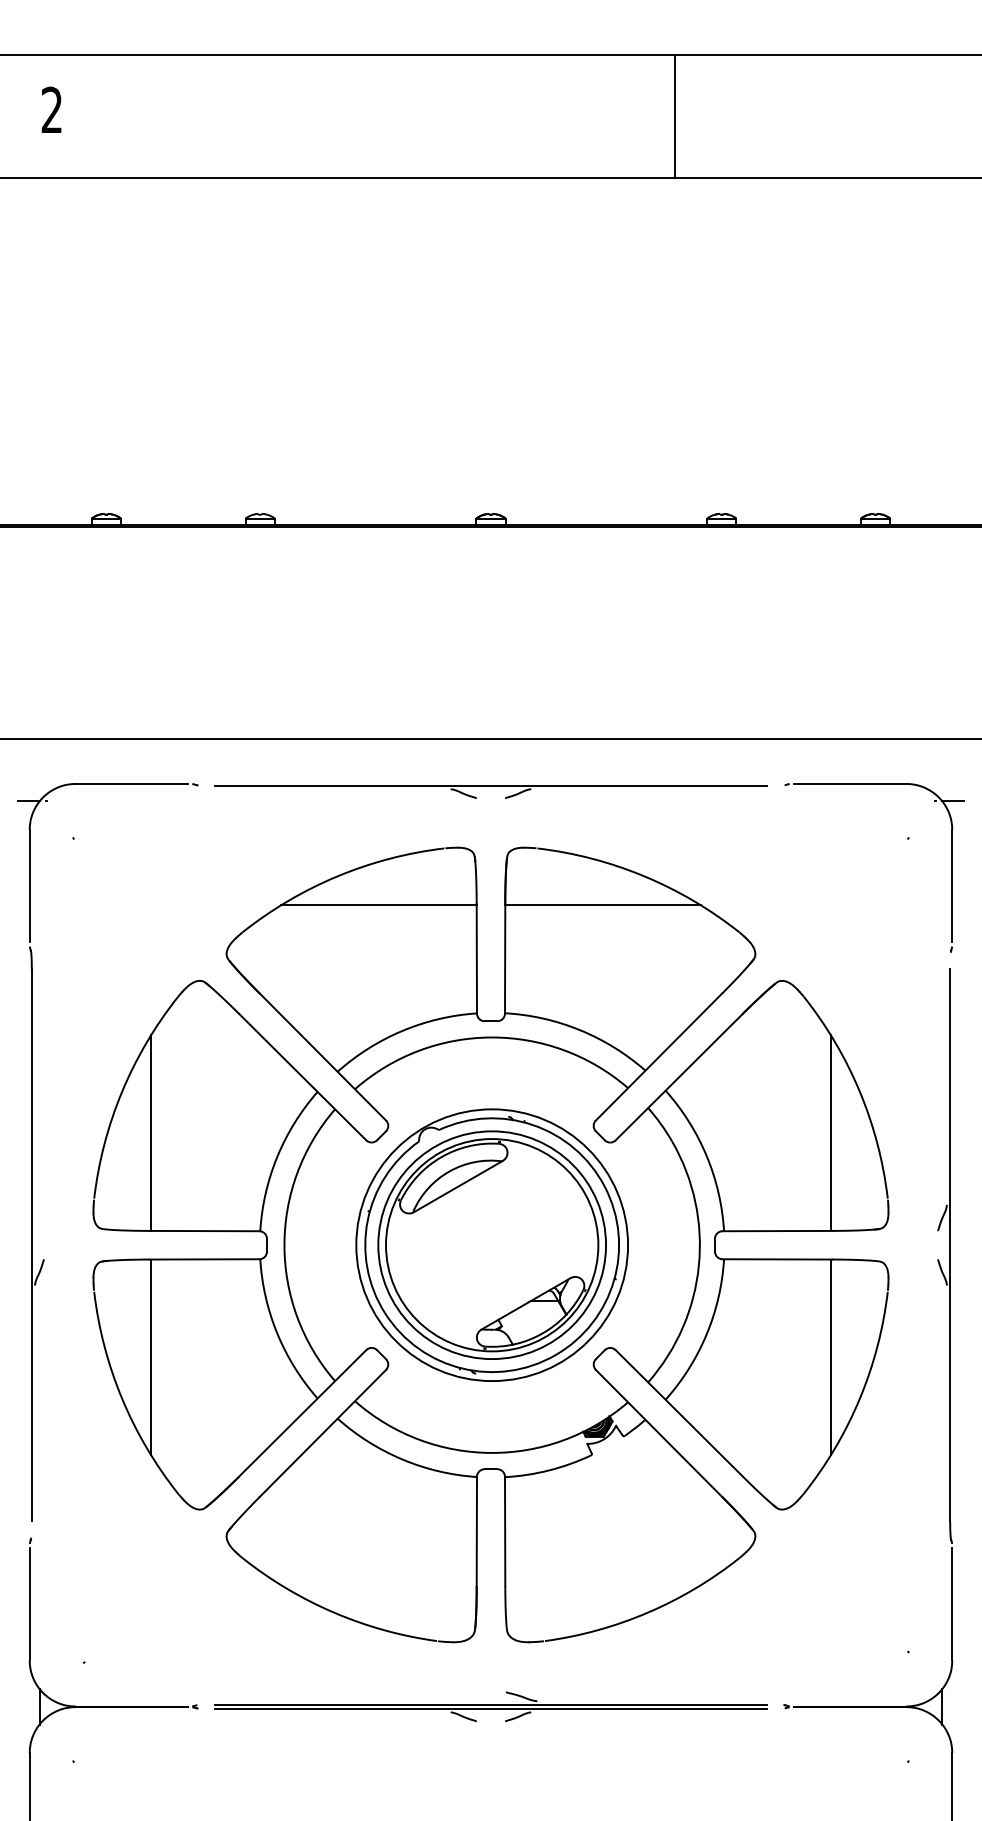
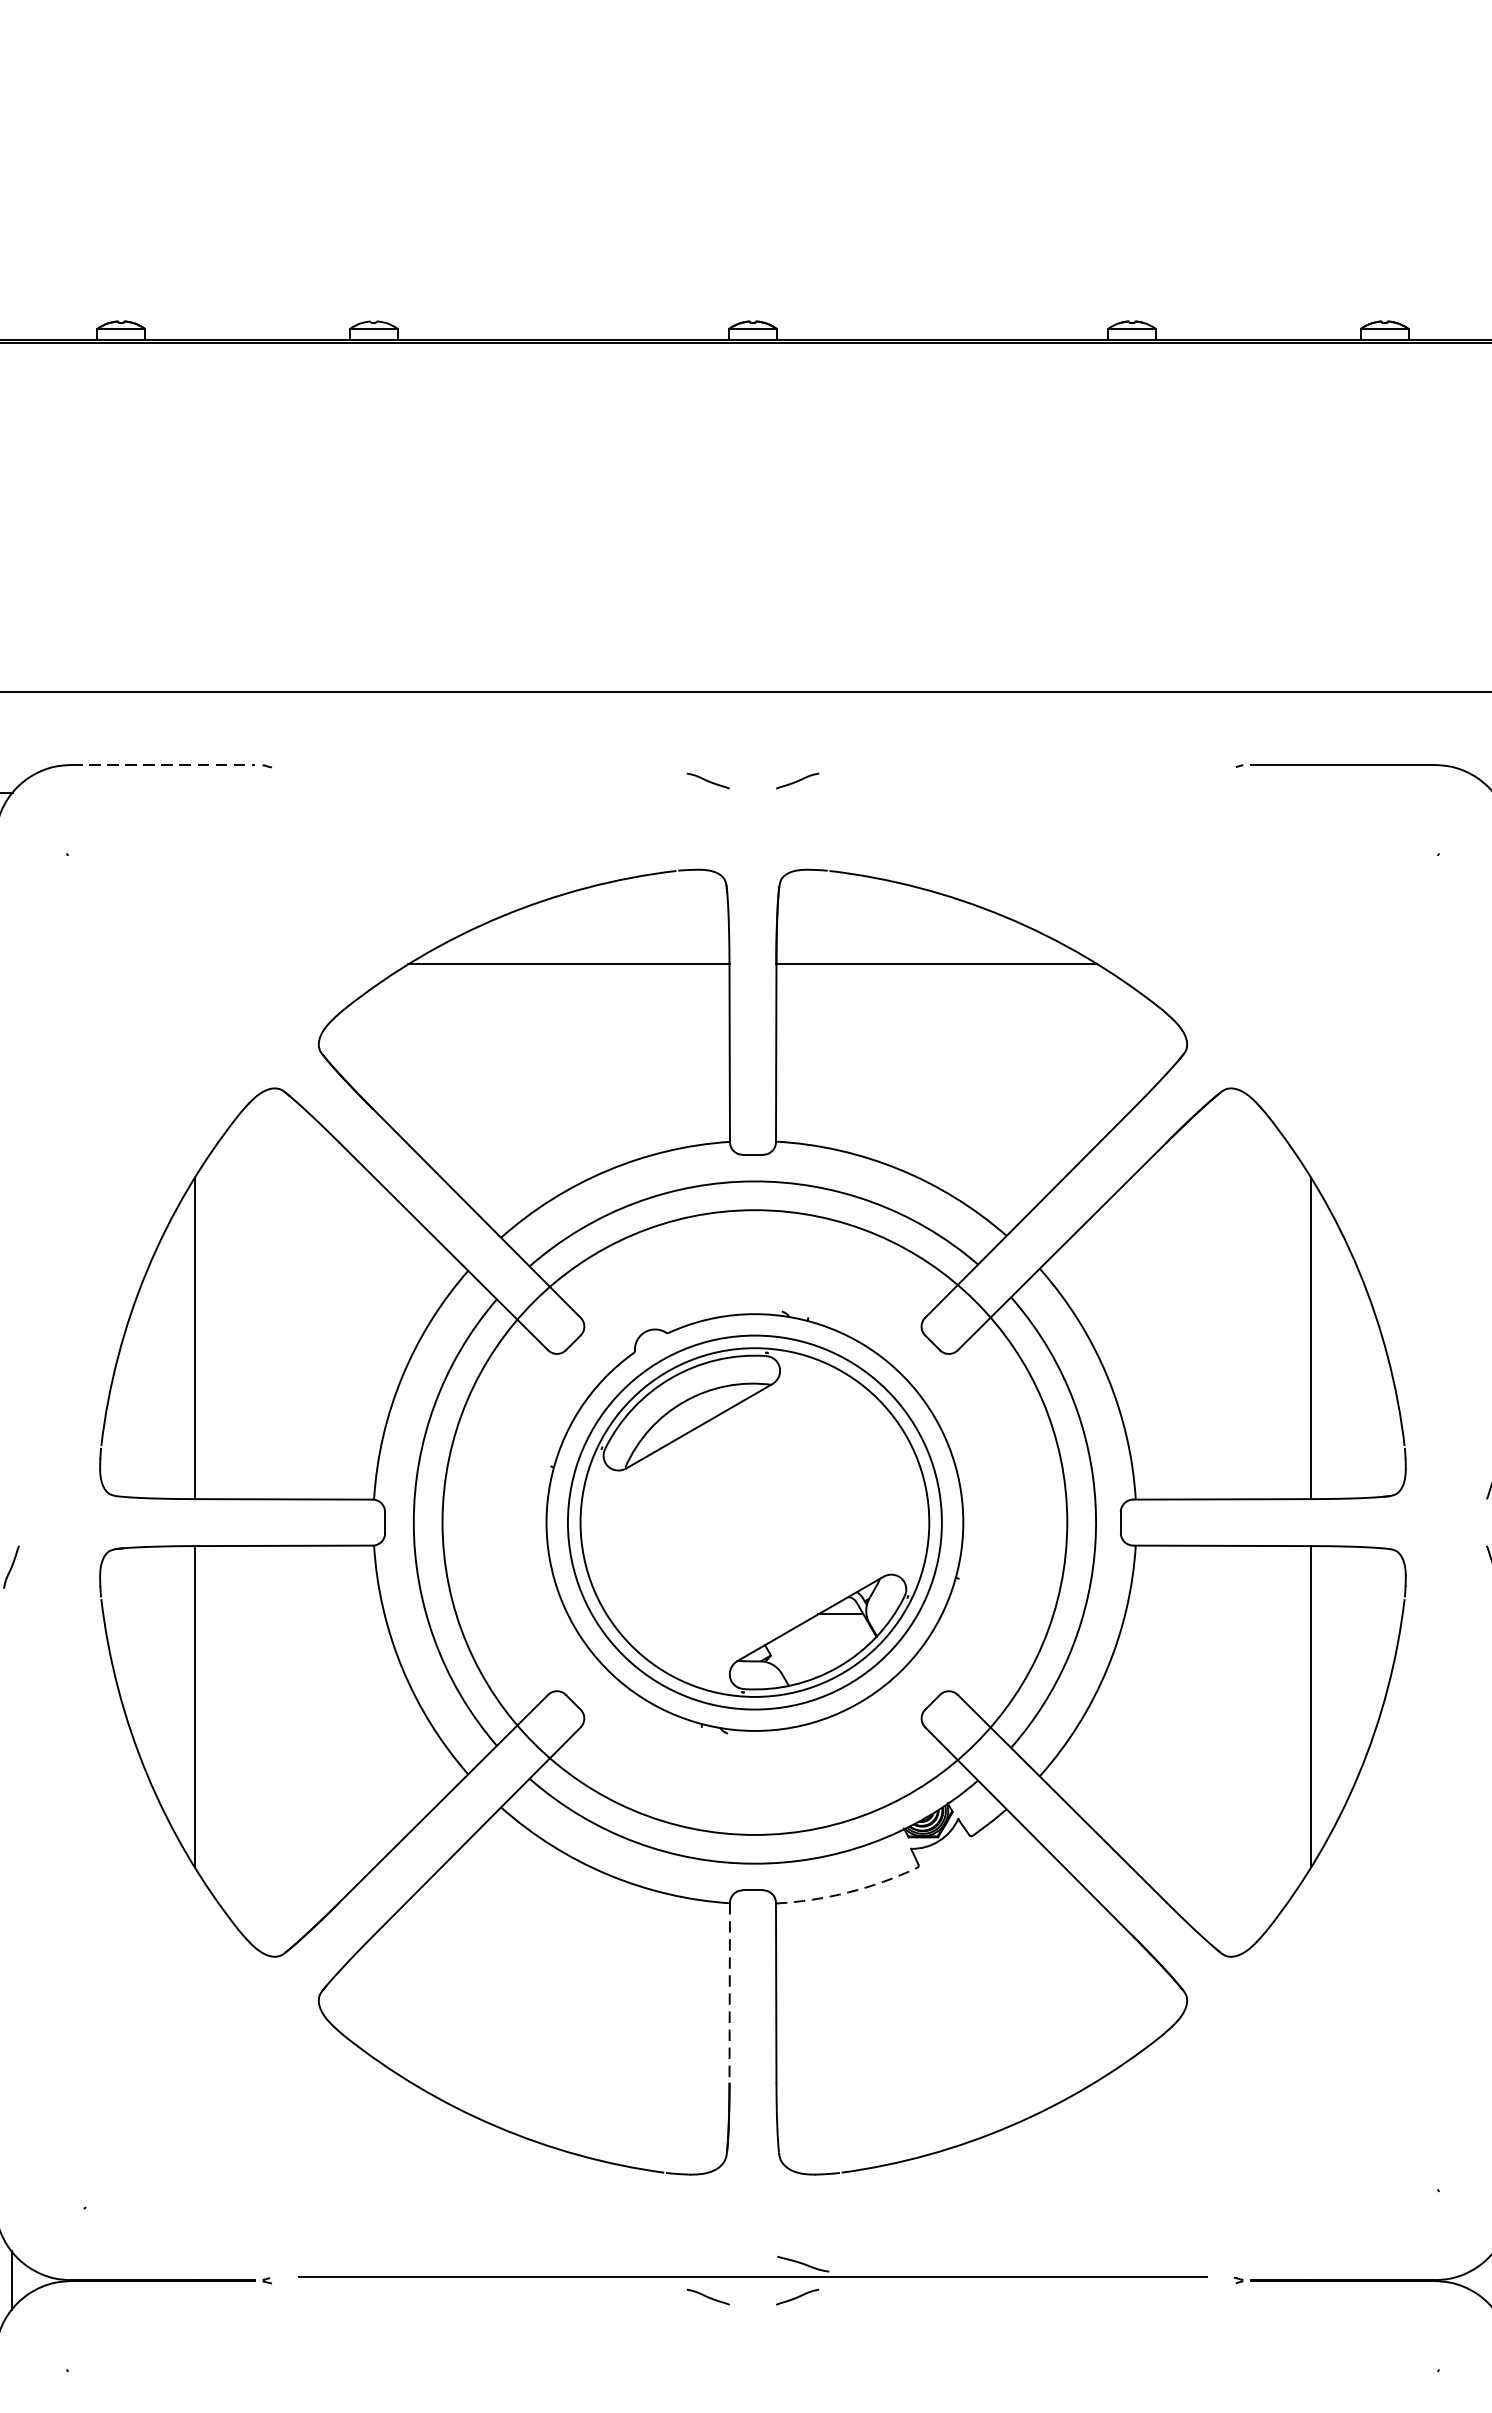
line: (132, 783) -> (164, 764), solid -> dashed
line: (490, 785) -> (752, 767), removed
circle: (492, 1245) -> (755, 1523), size x1.4
arc: (548, 1470) -> (847, 1892), solid -> dashed
line: (476, 1531) -> (729, 1992), solid -> dashed
line: (490, 1709) -> (752, 2285), removed

